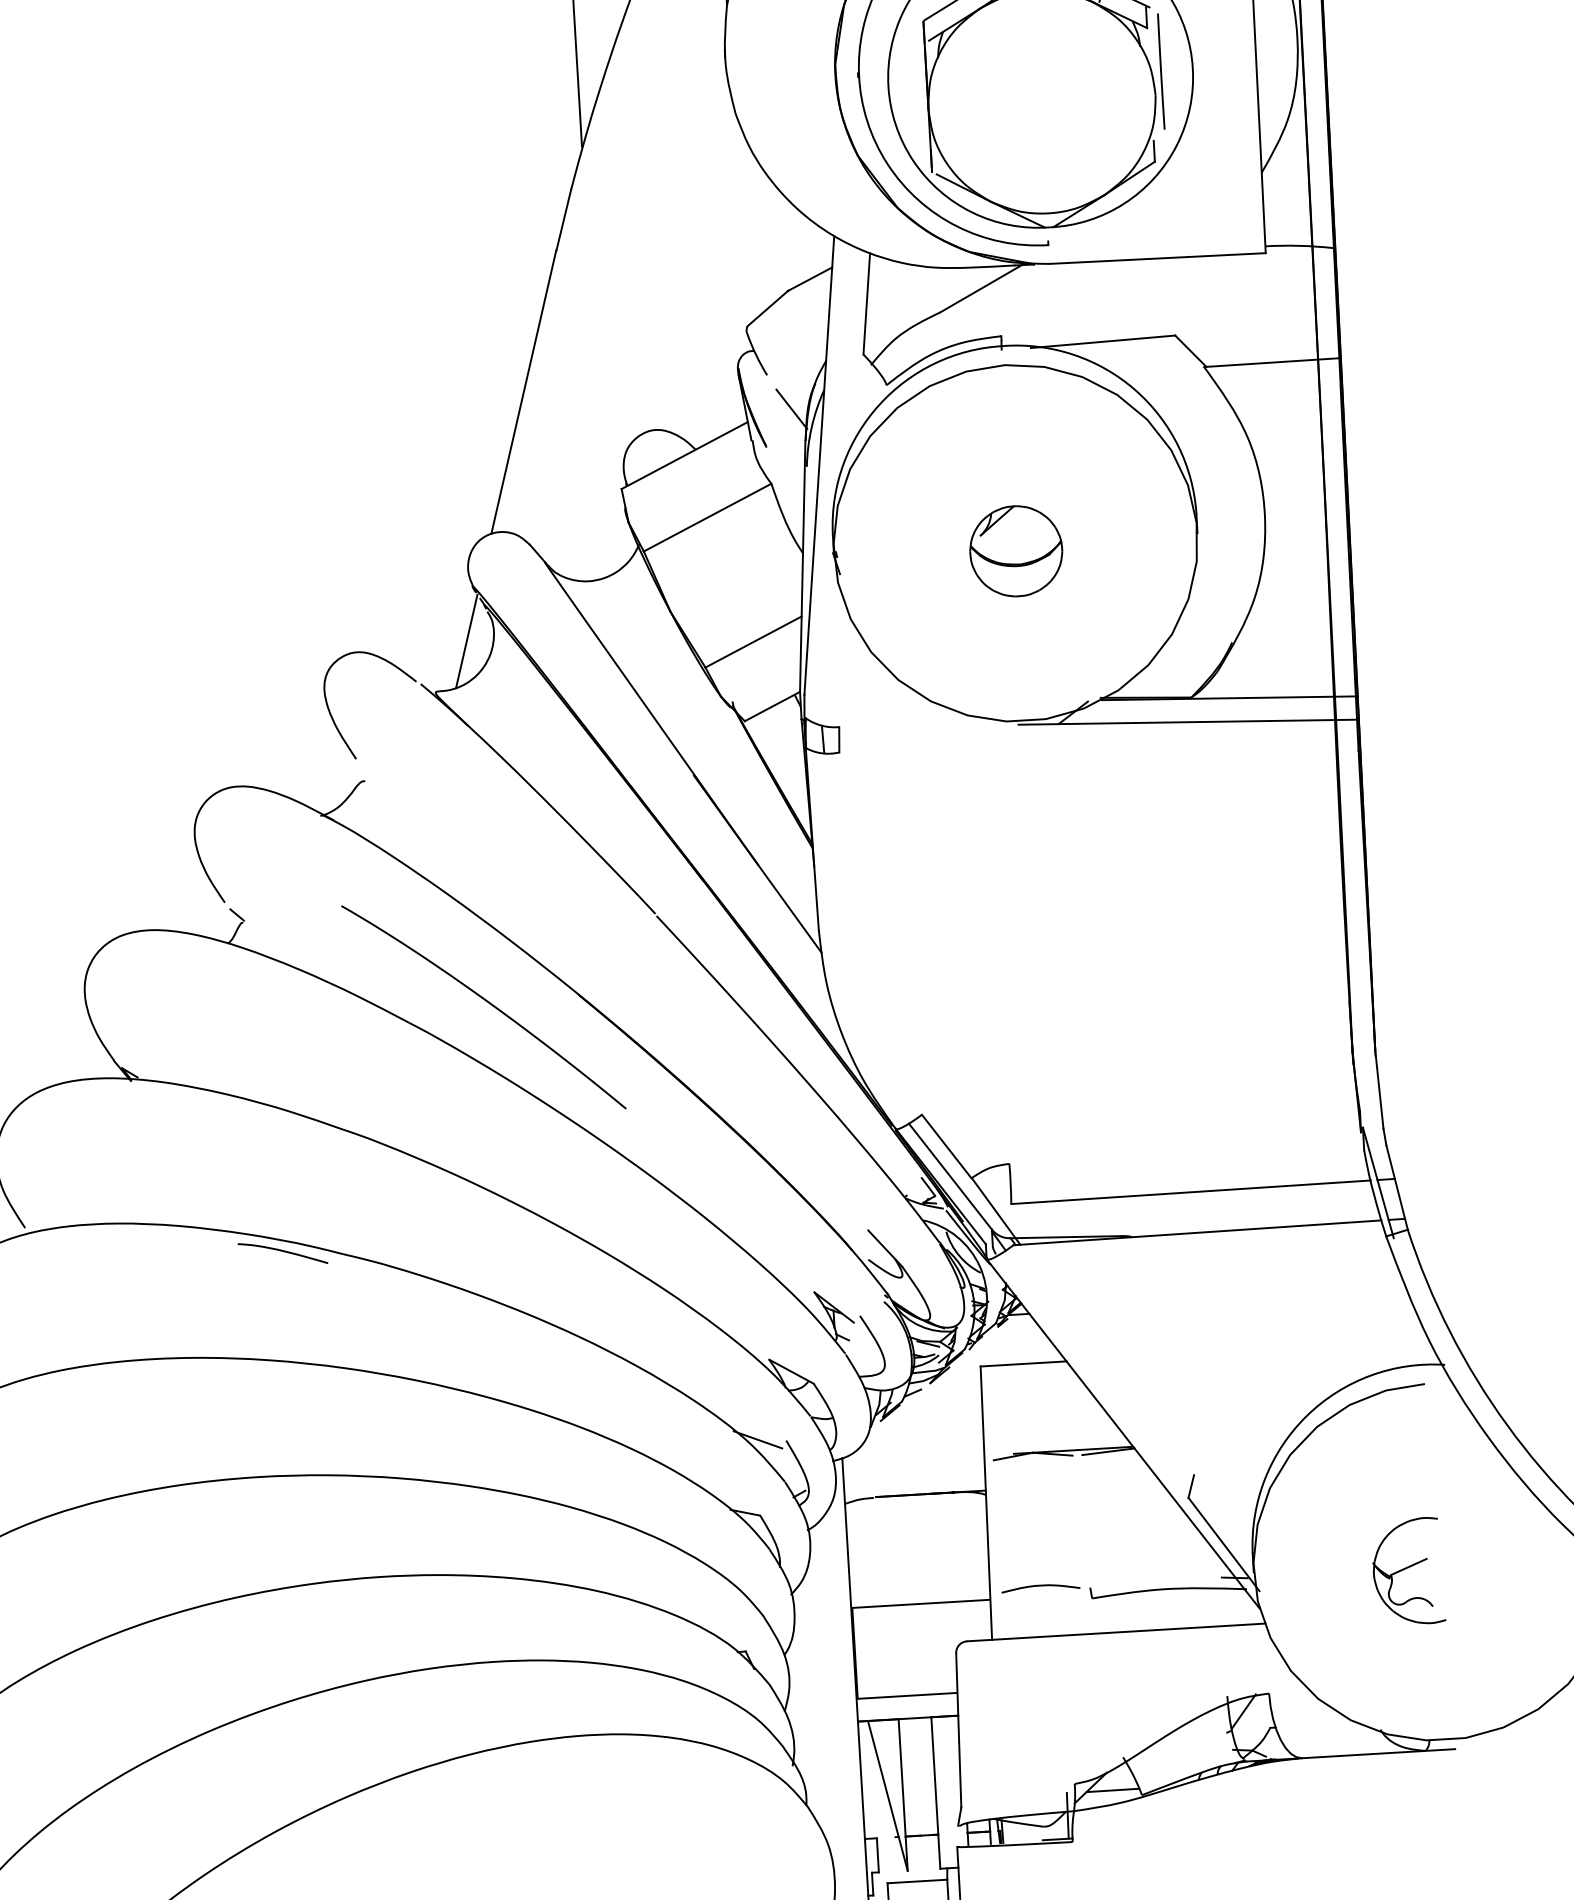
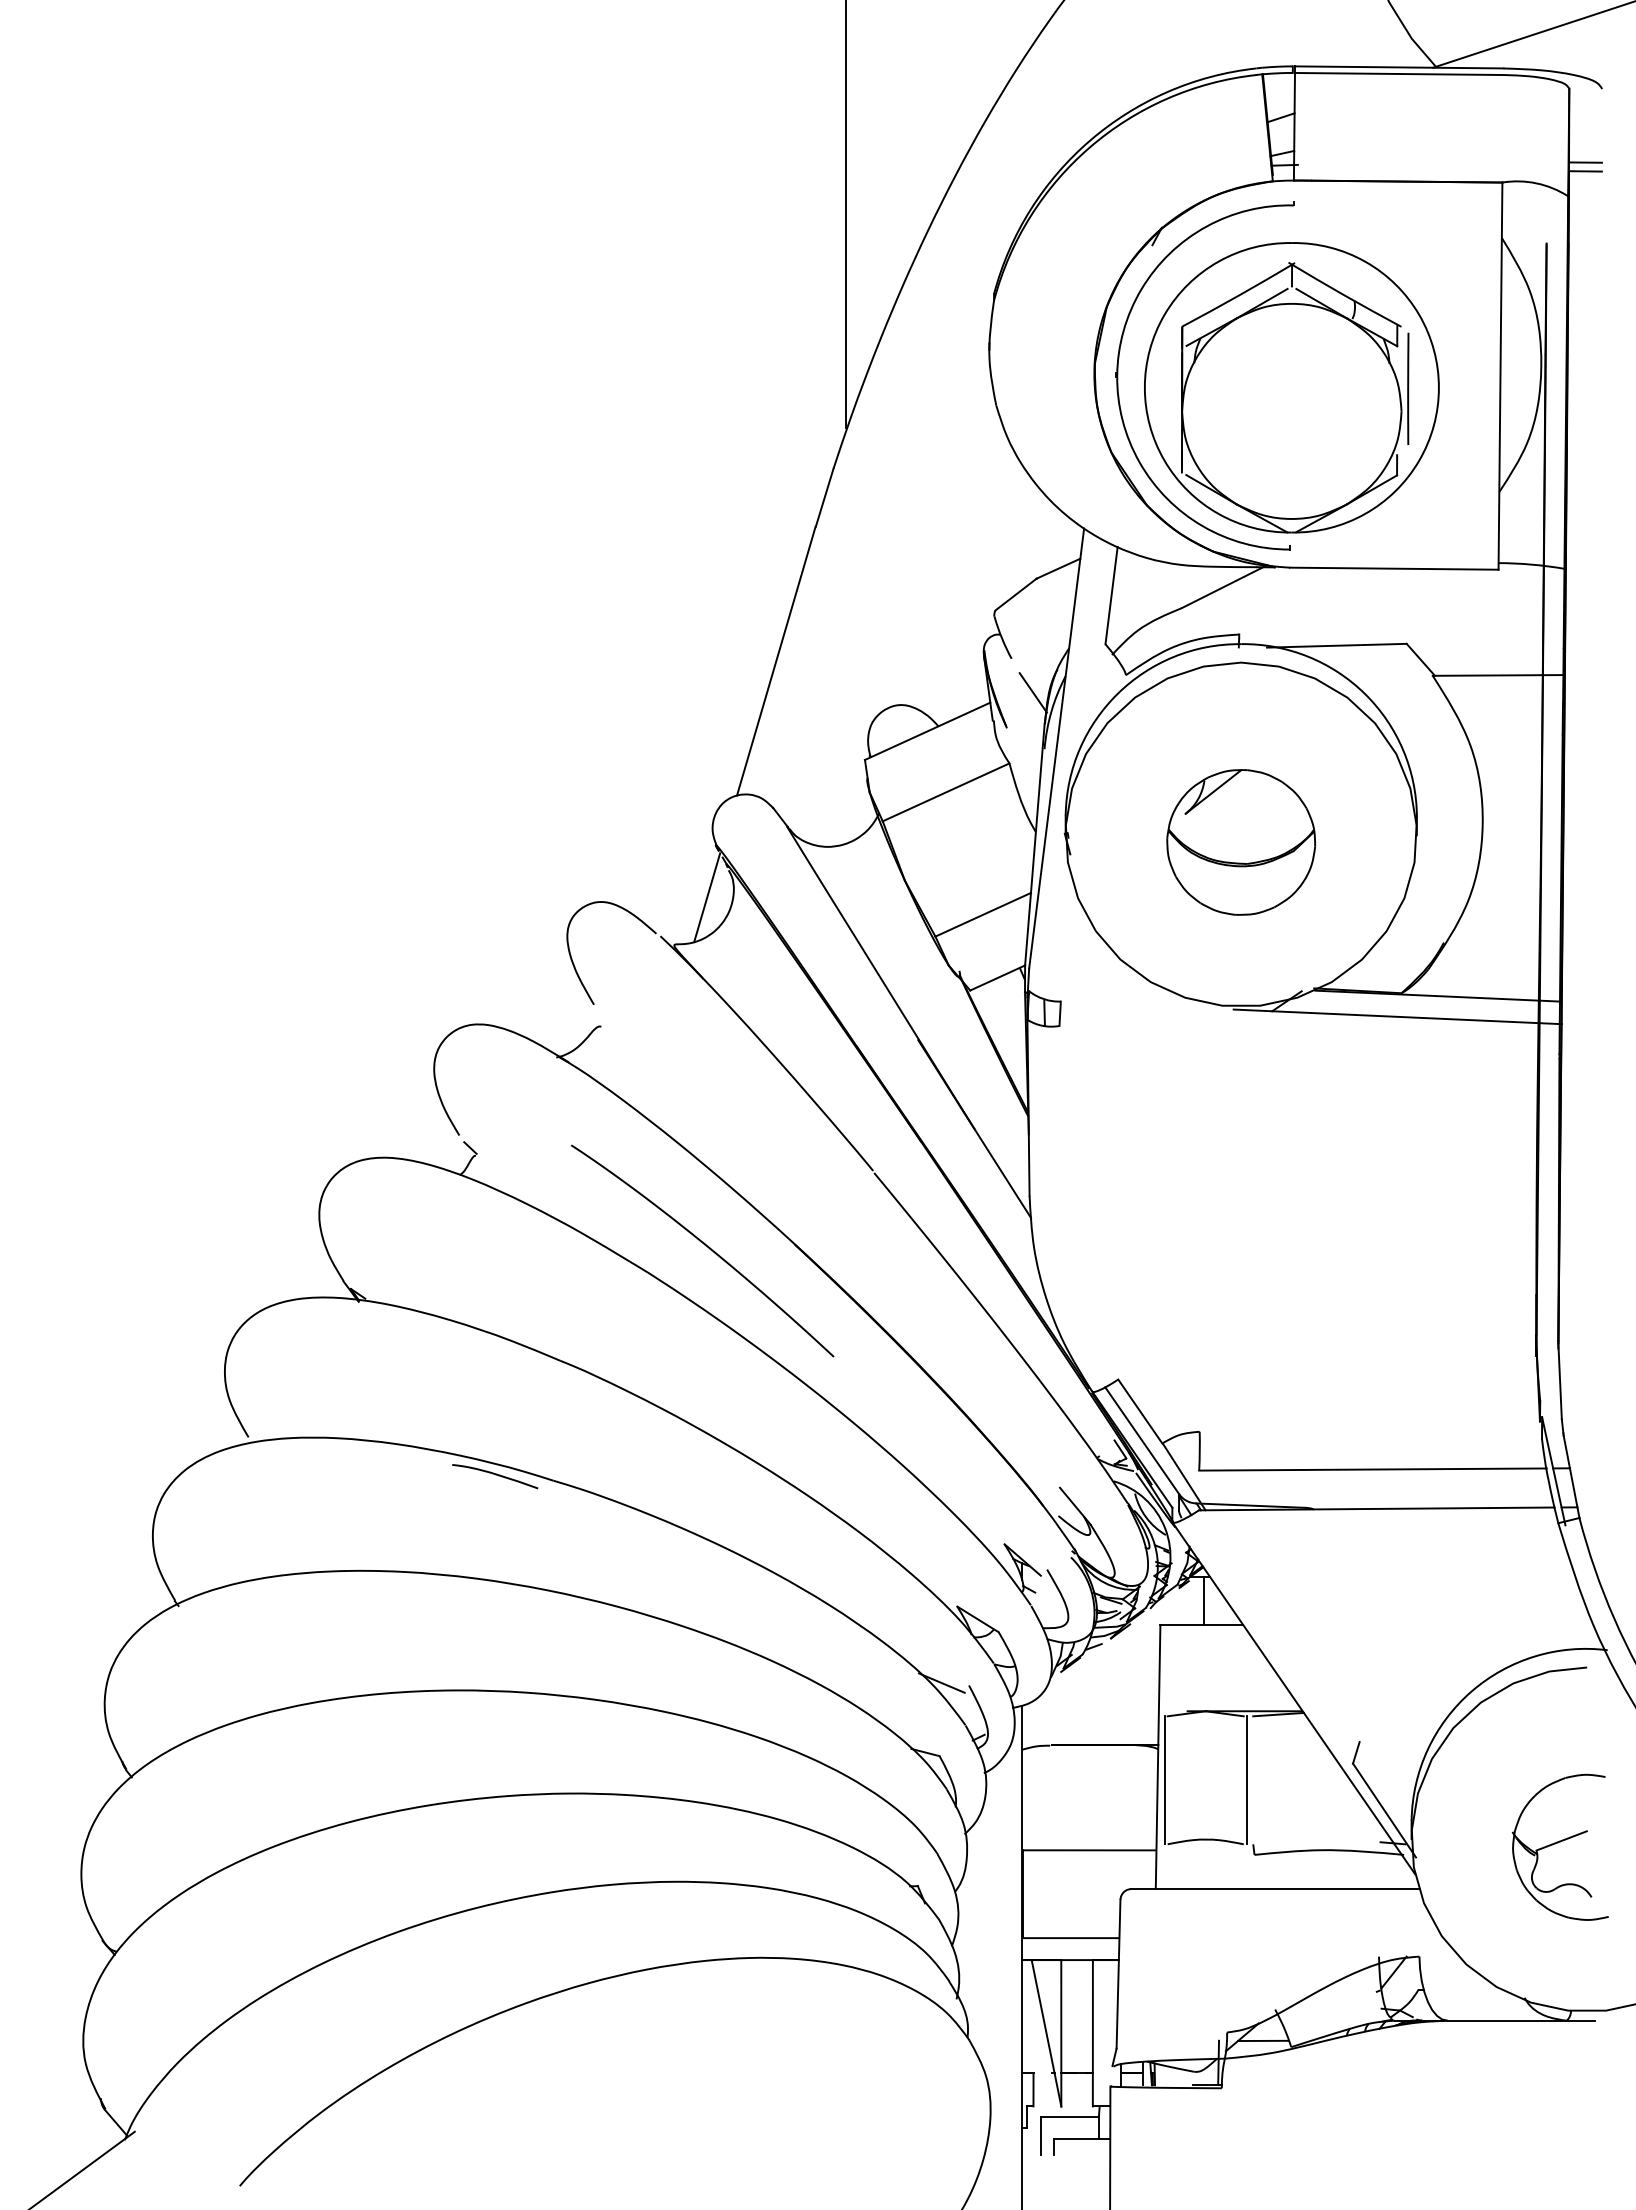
part: (1016, 551) -> (1241, 842), size x1.67
line: (1023, 1339) -> (1203, 1601), added
line: (1079, 1521) -> (1246, 1780), added
line: (994, 1526) -> (1164, 1780), added
part: (1407, 1570) -> (1559, 1846), size x1.43

